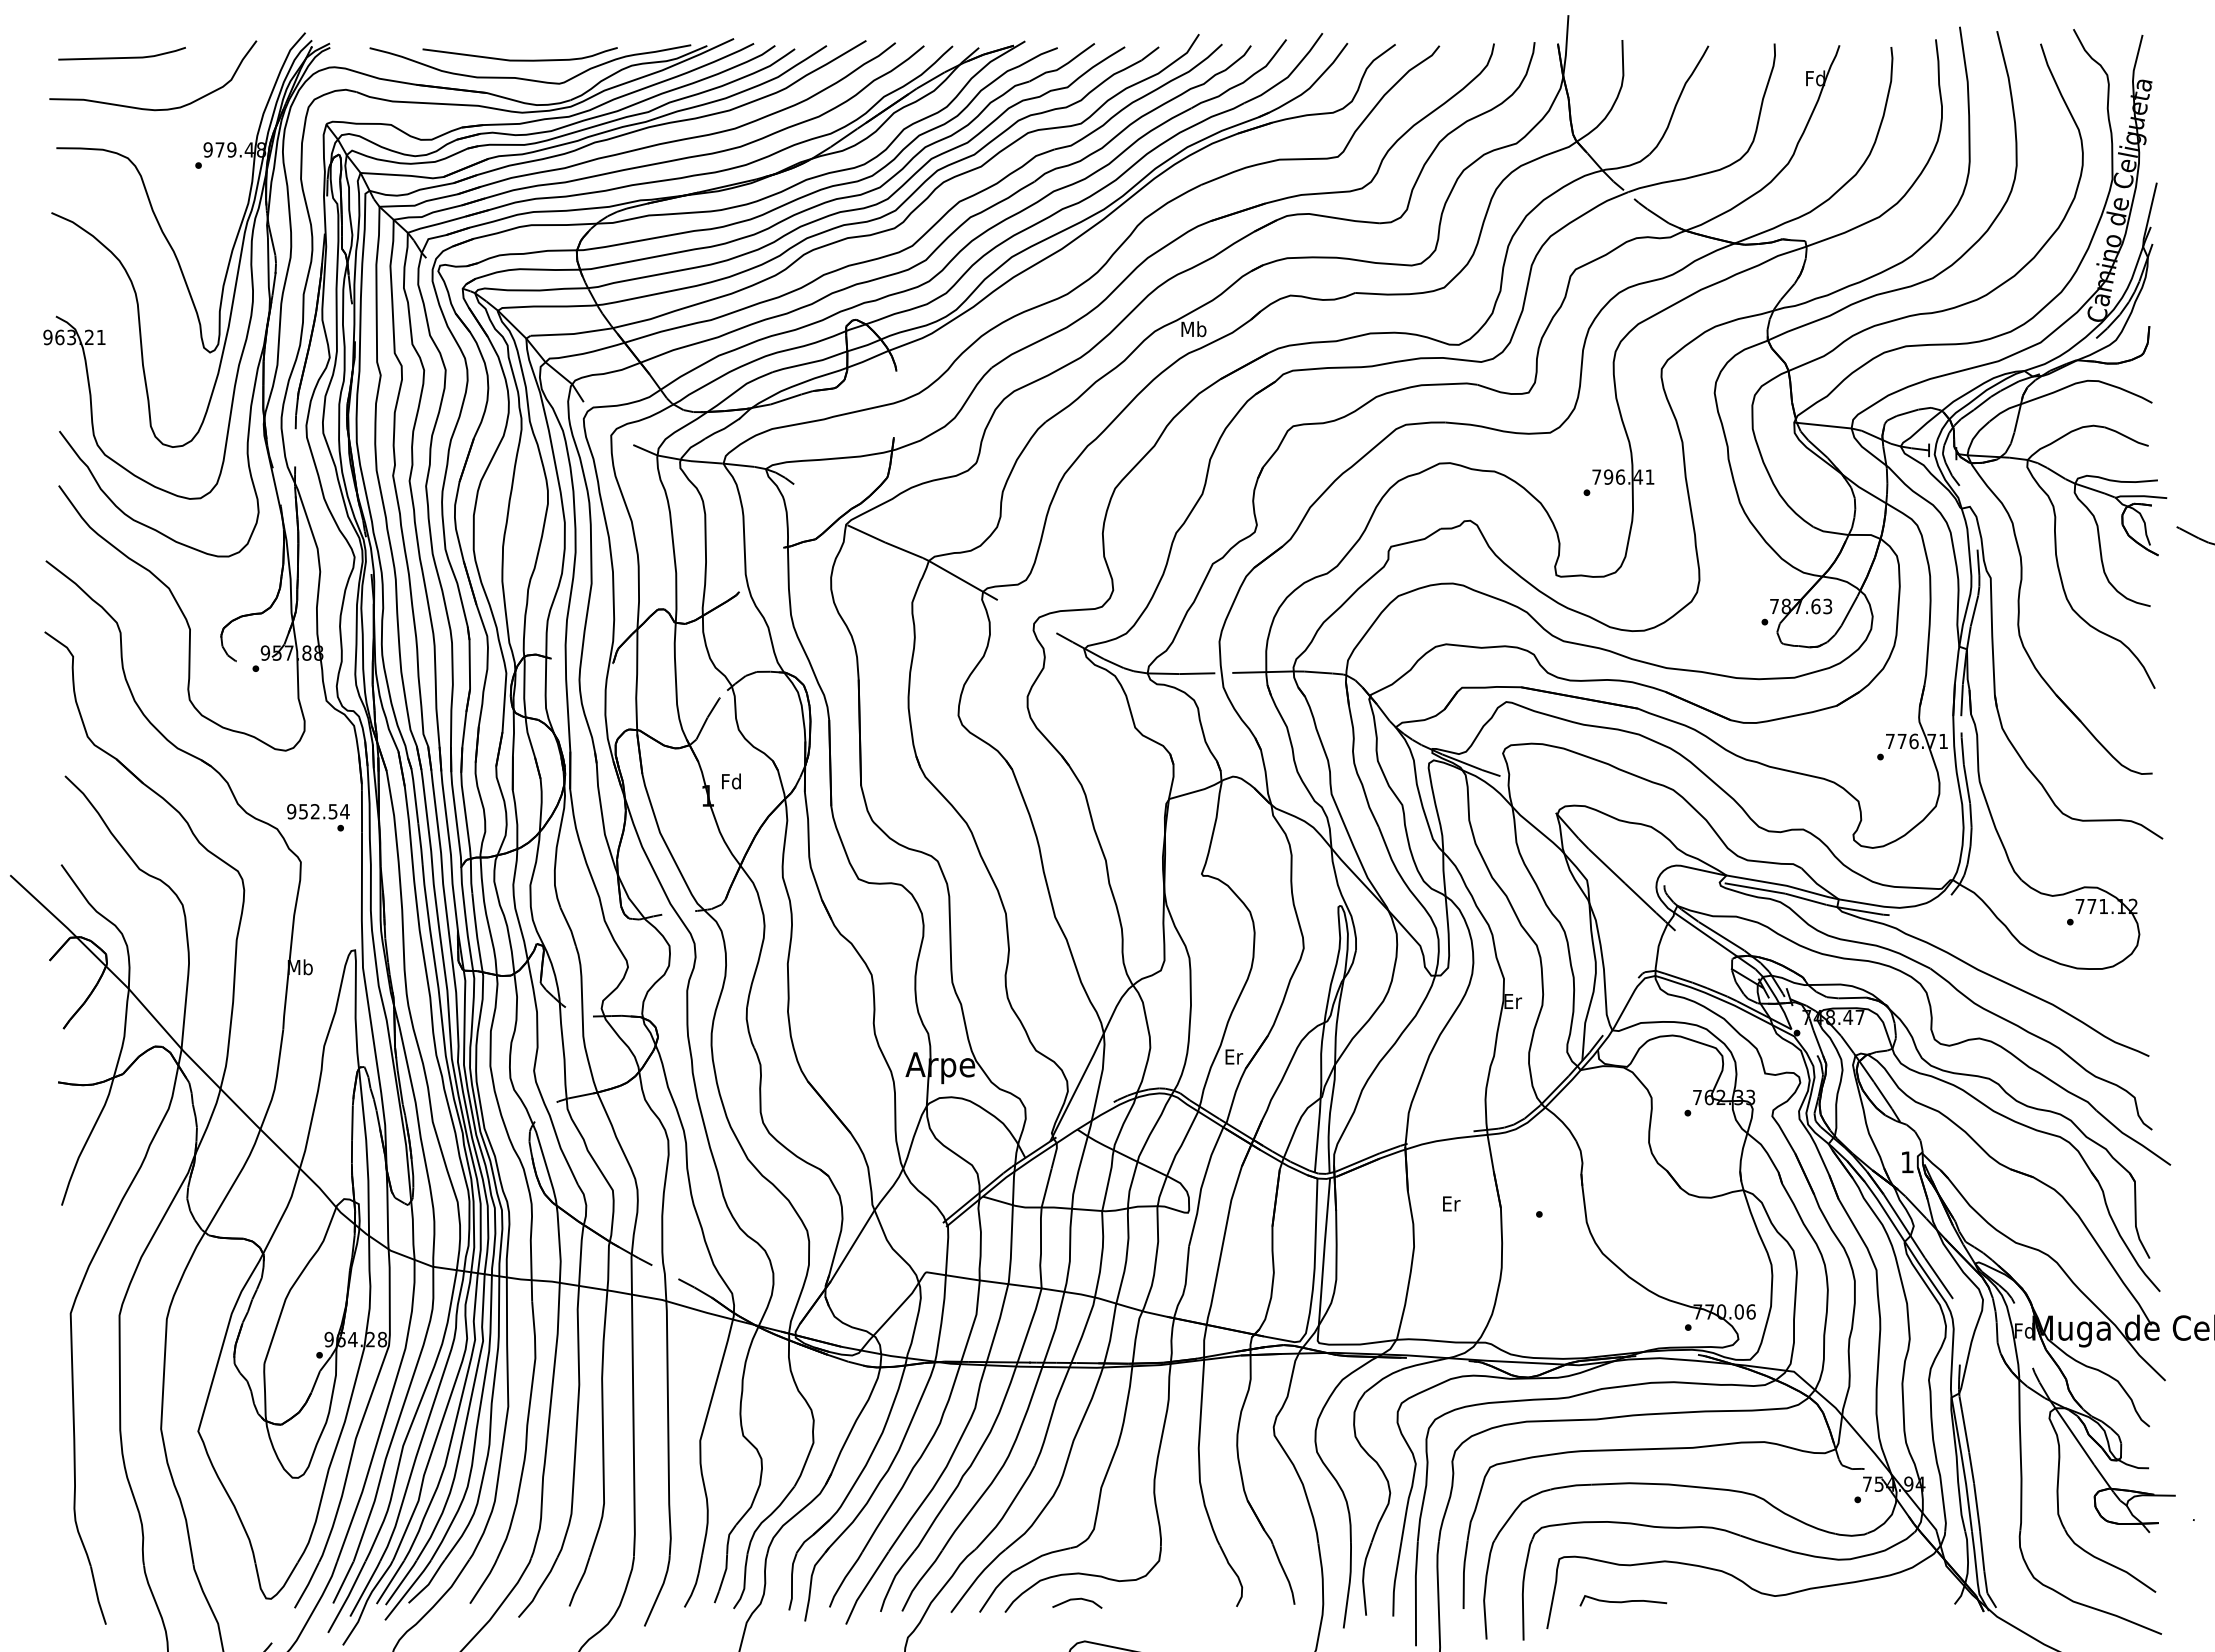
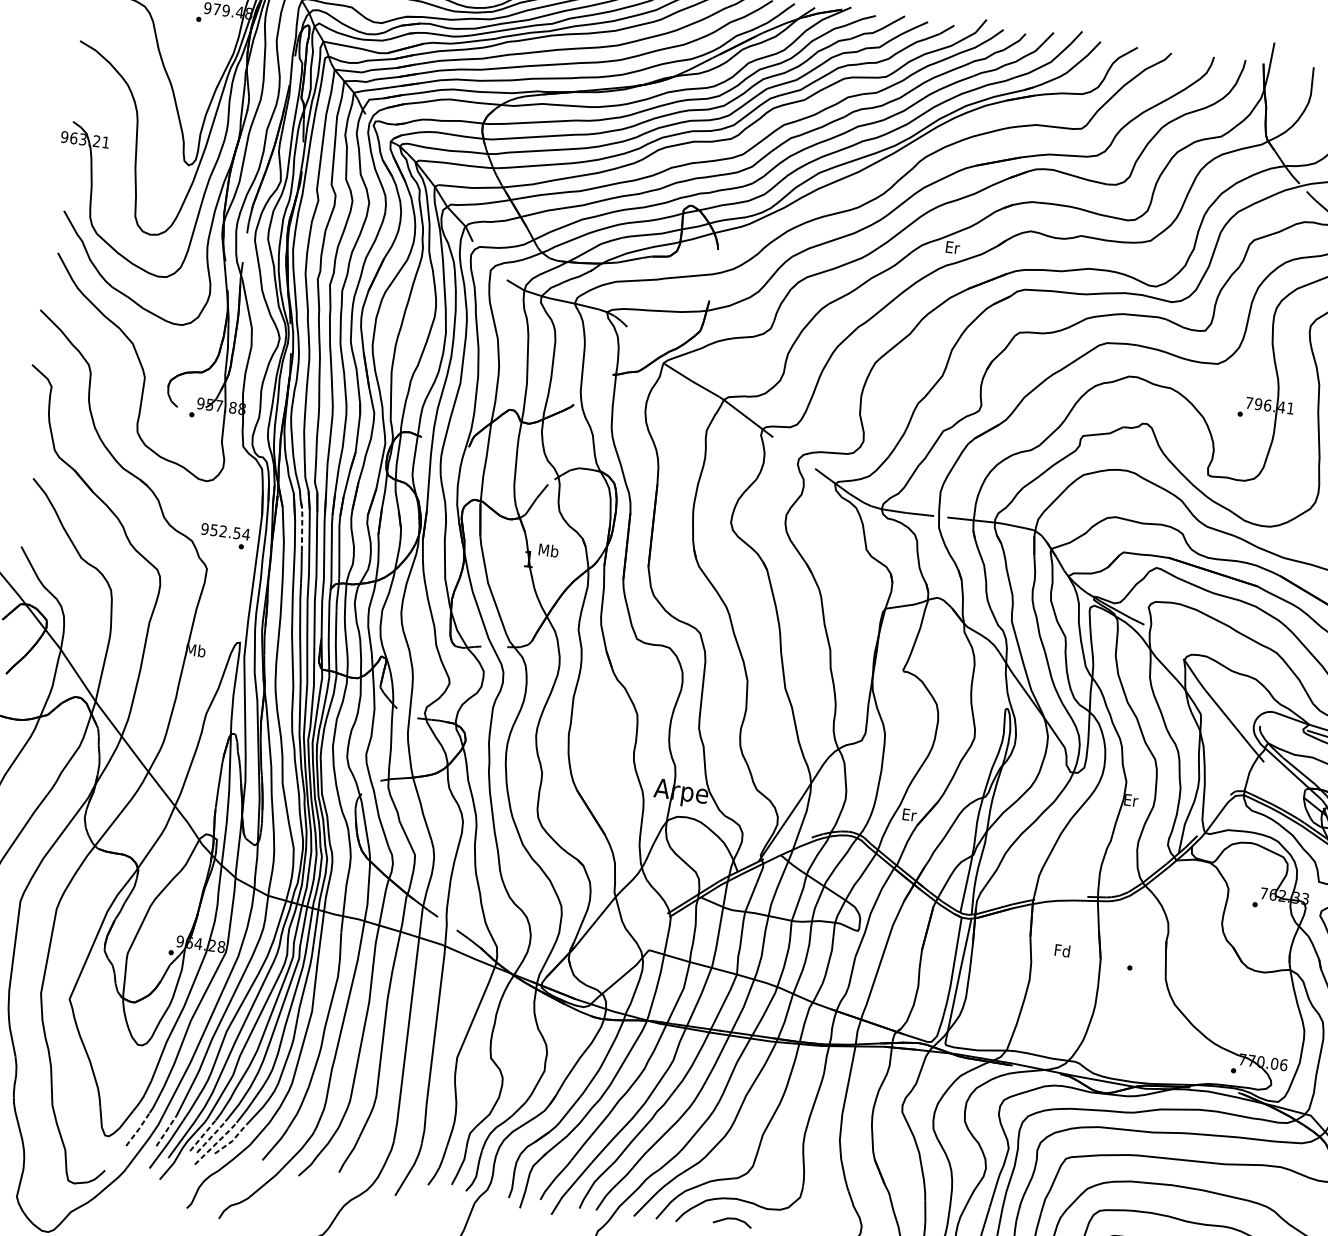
text: (1193, 329) -> (952, 247), Mb -> Er
text: (731, 781) -> (548, 550), Fd -> Mb
line: (414, 789) -> (302, 524), solid -> dashed
text: (1450, 1203) -> (1062, 950), Er -> Fd
line: (391, 1581) -> (203, 1135), solid -> dashed
line: (343, 1582) -> (166, 1131), solid -> dashed
line: (401, 1582) -> (211, 1136), solid -> dashed
line: (429, 1582) -> (233, 1139), solid -> dashed
line: (307, 1585) -> (138, 1129), solid -> dashed
line: (409, 1588) -> (217, 1142), solid -> dashed

